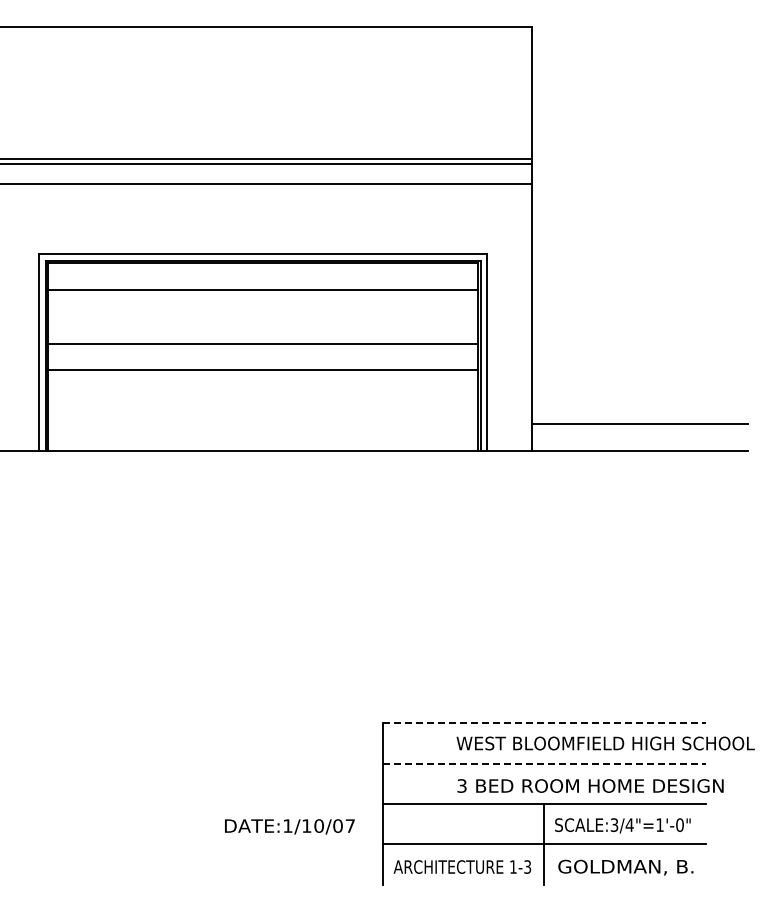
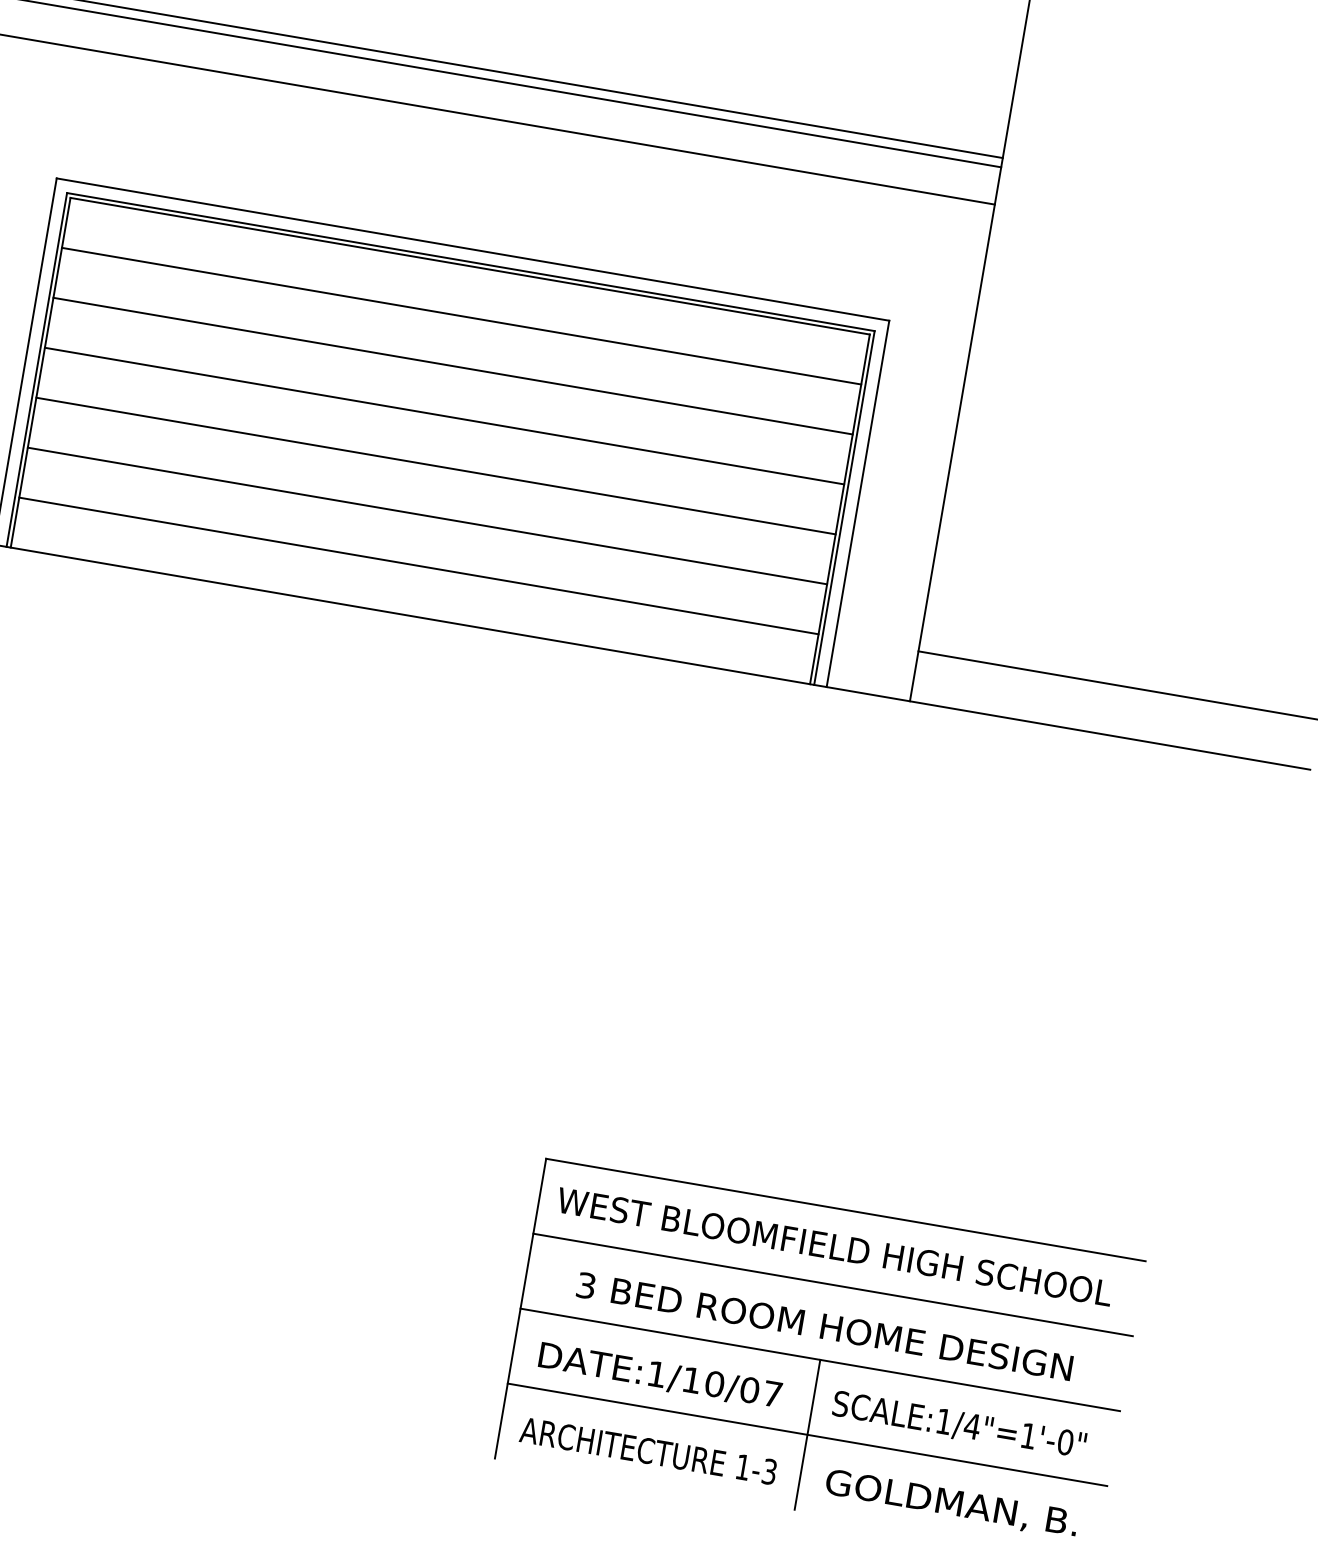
line: (262, 316) -> (452, 365), added
line: (262, 397) -> (426, 516), added
line: (262, 424) -> (417, 566), added
line: (544, 723) -> (846, 1210), dashed -> solid
text: (605, 743) -> (834, 1246), moved
line: (544, 763) -> (833, 1284), dashed -> solid
text: (590, 785) -> (824, 1325), moved
text: (614, 825) -> (943, 1422), SCALE:3/4"=1'-0" -> SCALE:1/4"=1'-0"
text: (289, 826) -> (659, 1375), moved

